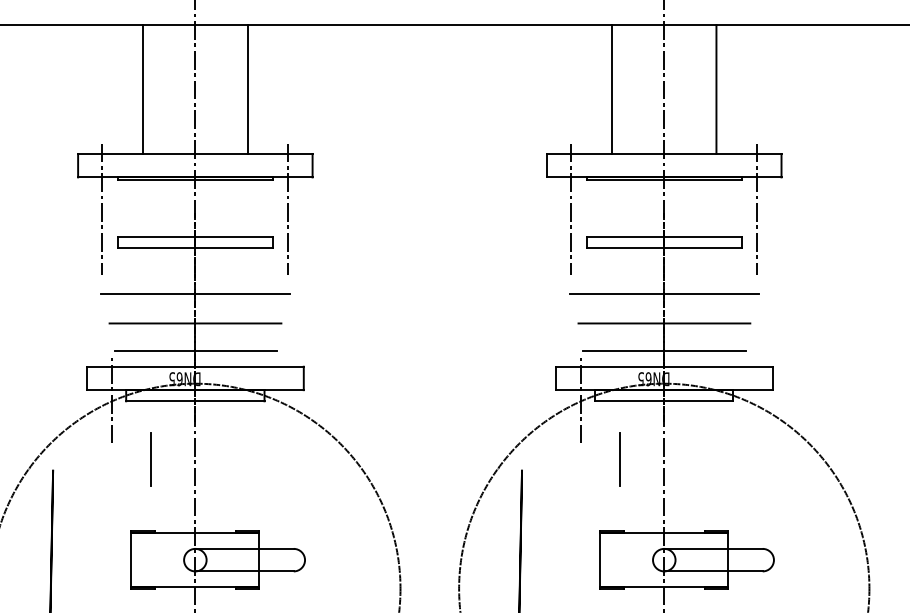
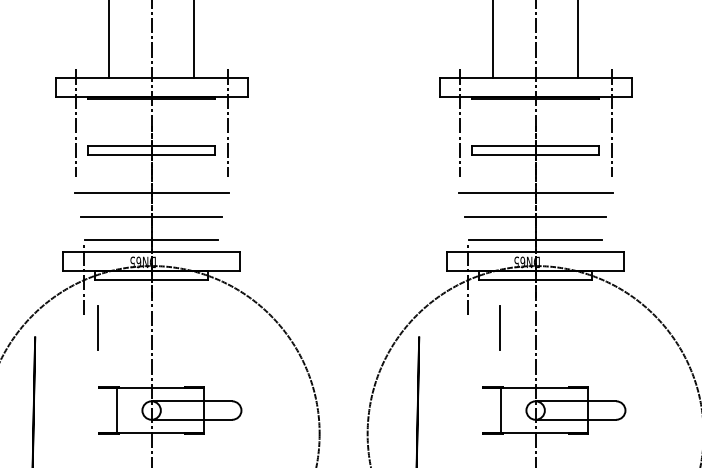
line: (150, 459) -> (97, 328), moved
line: (131, 560) -> (117, 410), moved
line: (600, 560) -> (501, 410), moved

